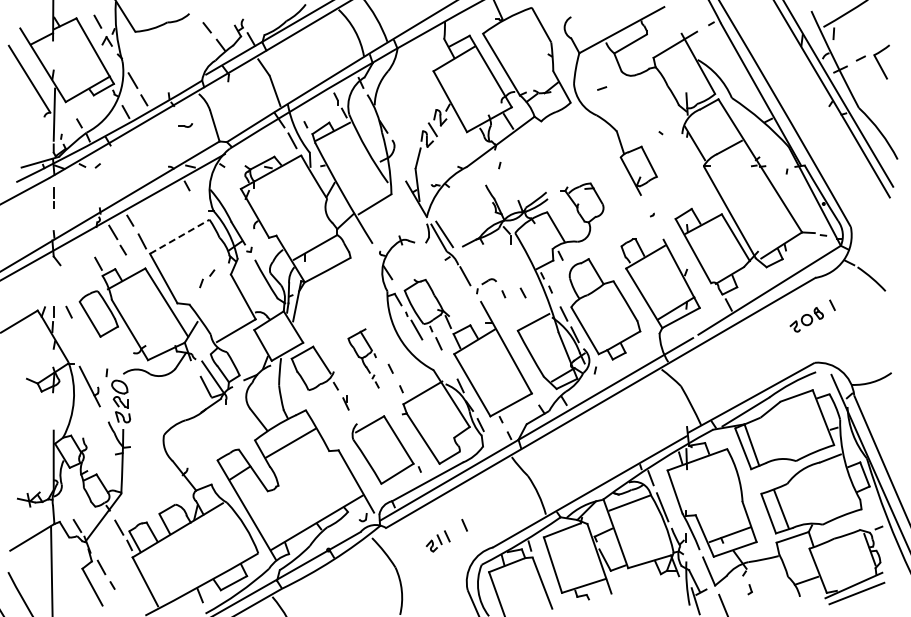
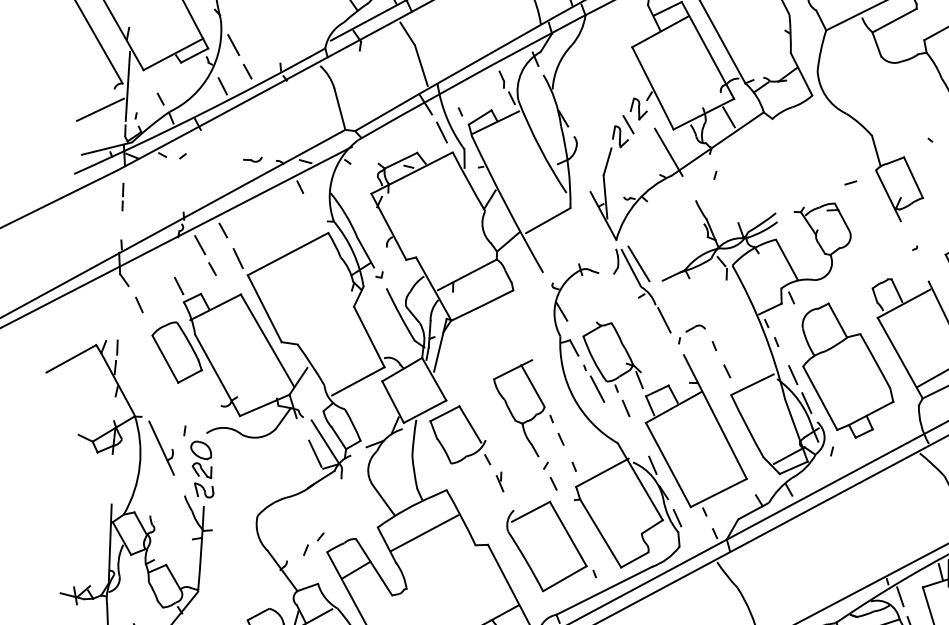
line: (602, 88) -> (851, 182), moved
part: (185, 125) -> (252, 159), moved
line: (33, 133) -> (99, 110), added
line: (463, 149) -> (668, 152), added
line: (180, 236) -> (289, 253), dashed -> solid
part: (207, 278) -> (314, 543), moved
line: (522, 292) -> (726, 370), moved
line: (68, 311) -> (138, 304), moved
part: (363, 358) -> (525, 424), size x1.67

